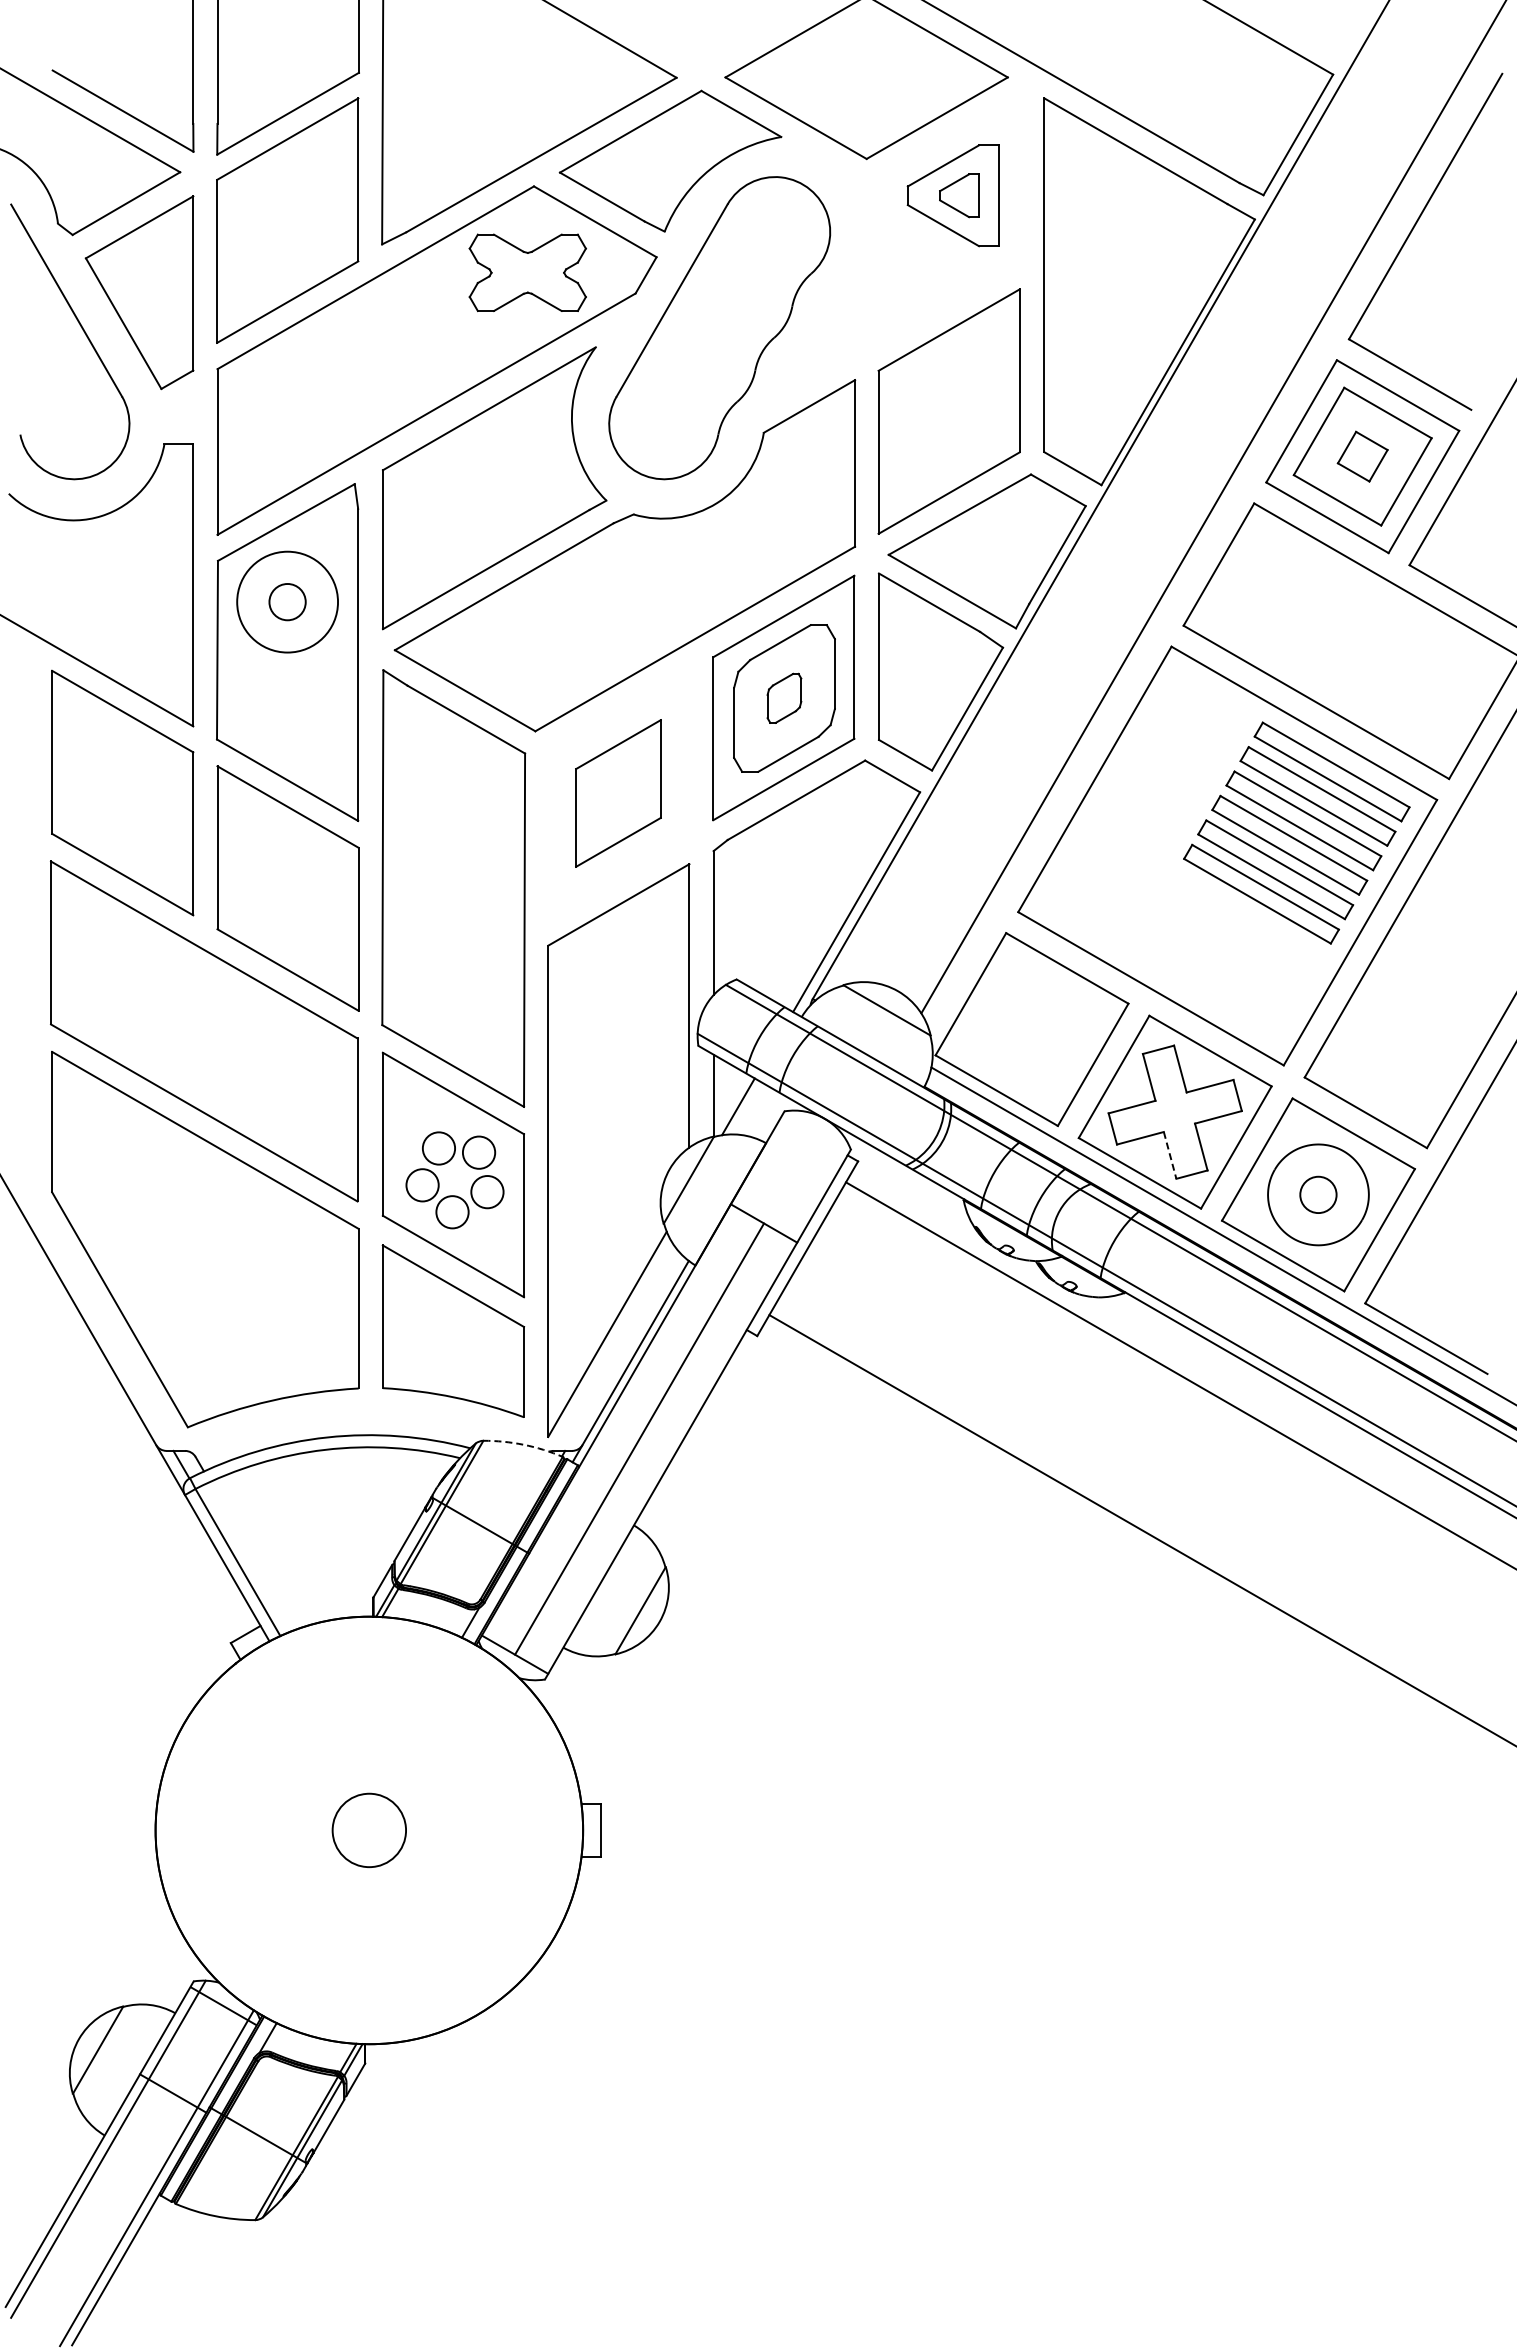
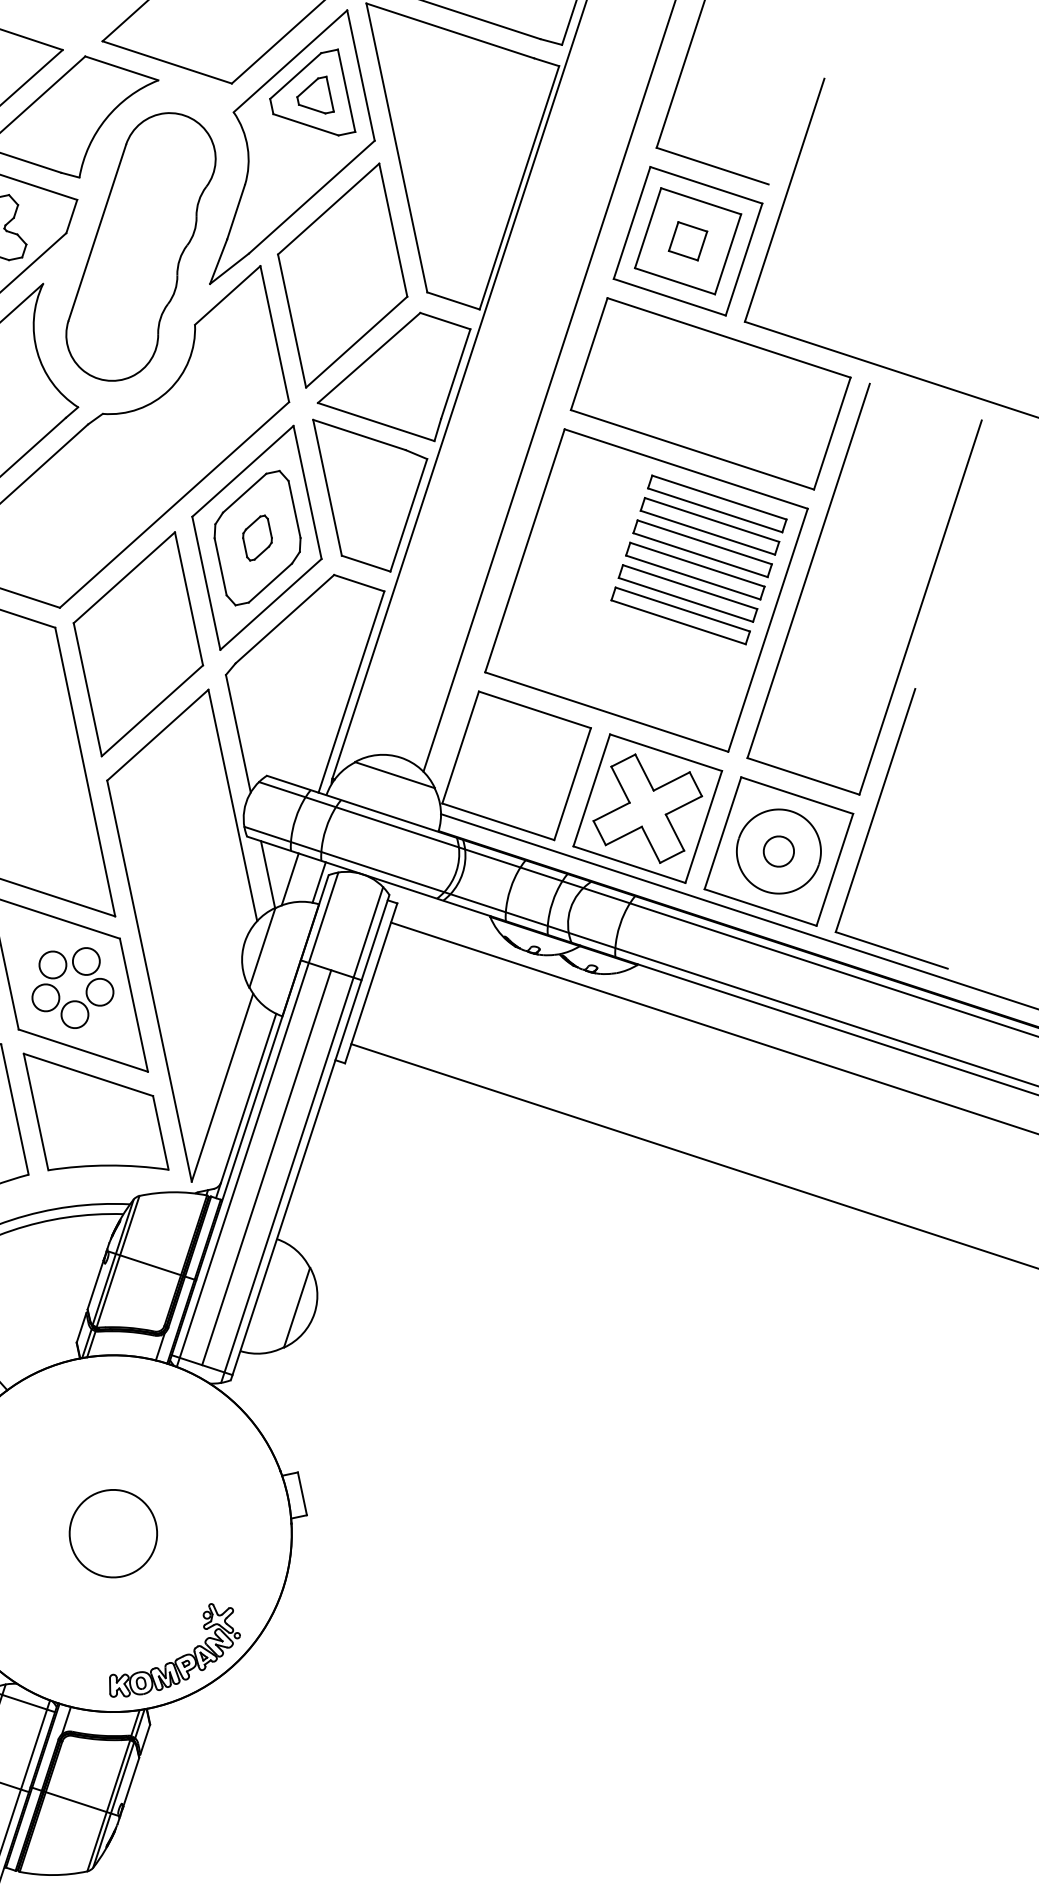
part: (905, 244) -> (278, 146), added
part: (618, 793) -> (138, 644), size x1.67
line: (771, 1117) -> (319, 882), added
line: (1170, 1155) -> (651, 844), dashed -> solid
line: (640, 1380) -> (257, 1119), added
line: (688, 1409) -> (301, 1135), added
arc: (523, 1444) -> (172, 1192), dashed -> solid
circle: (368, 1830) -> (112, 1533), size x1.43
part: (412, 1992) -> (176, 1658), added

